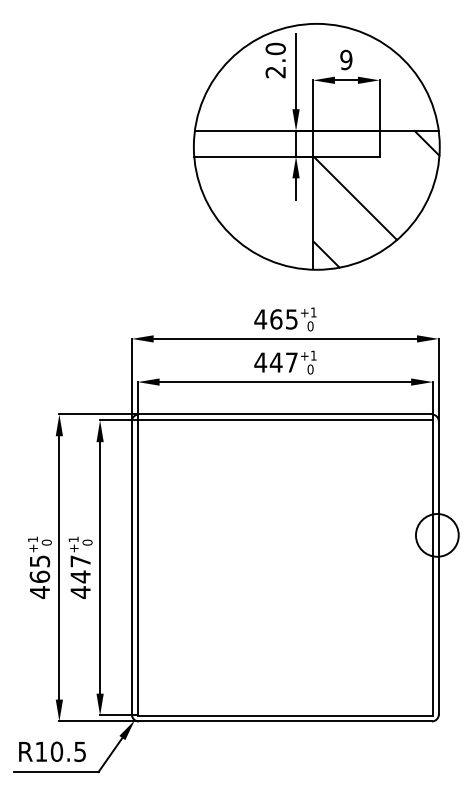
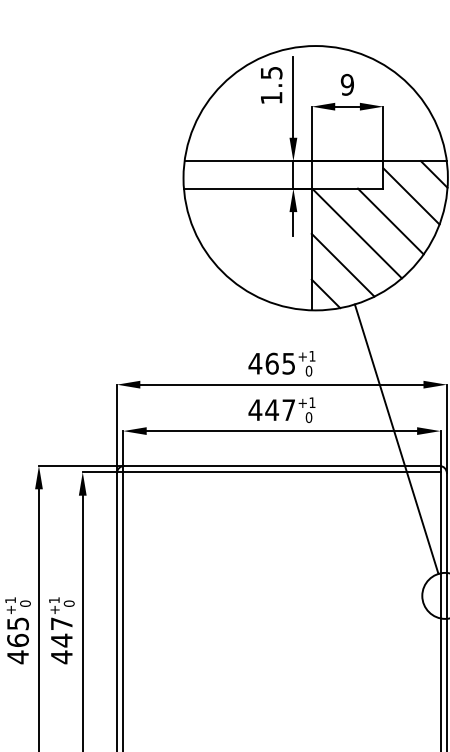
text: (275, 60) -> (271, 85), 2.0 -> 1.5
line: (405, 163) -> (411, 196), added
line: (386, 186) -> (390, 220), added
line: (342, 227) -> (343, 264), added
line: (392, 389) -> (397, 439), added

